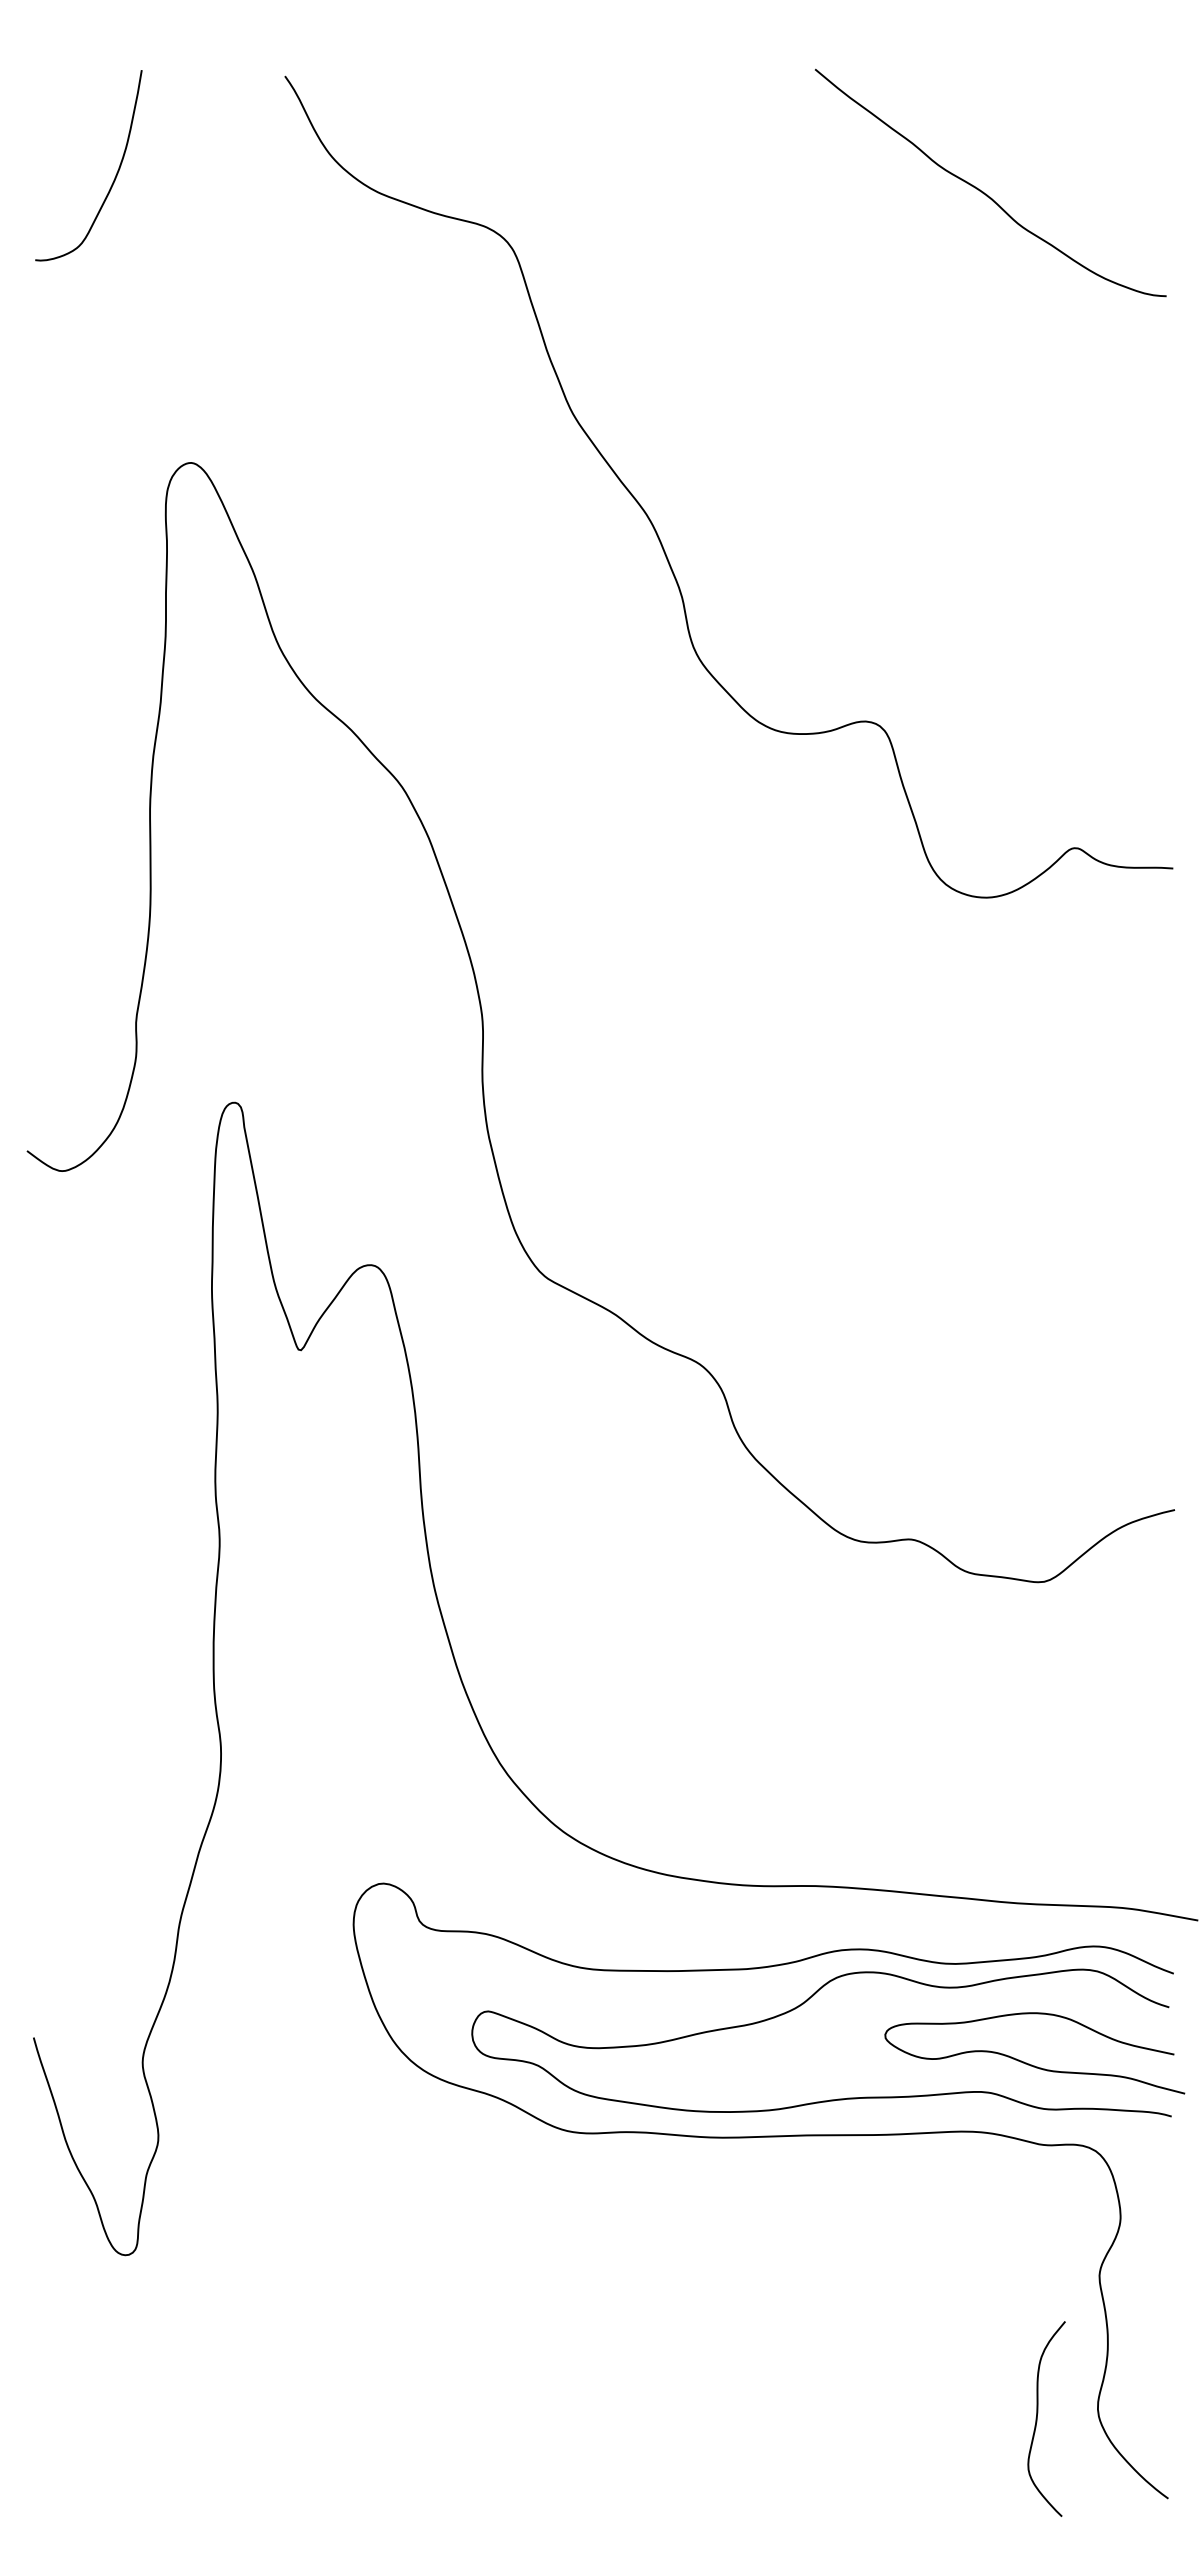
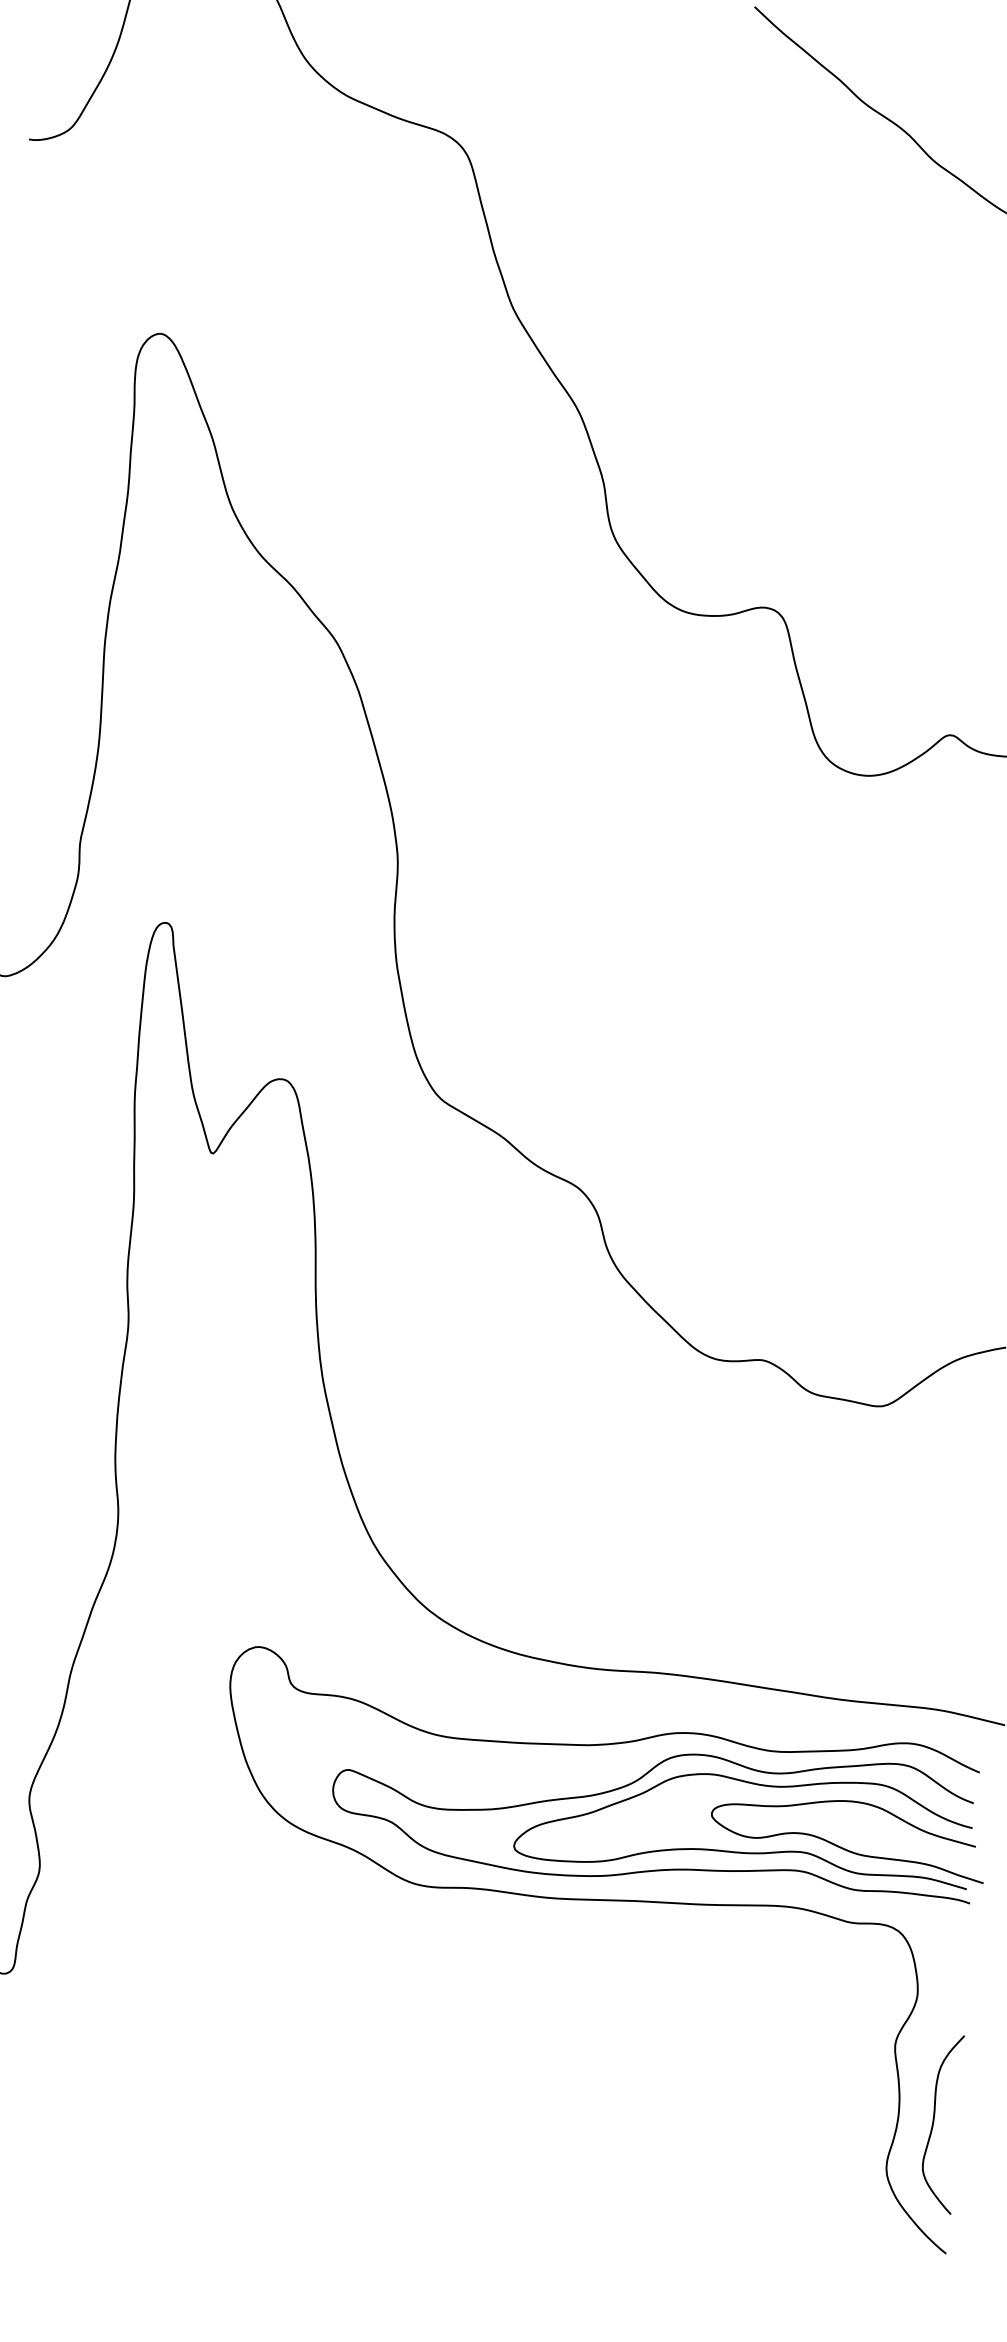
curve: (920, 2075) -> (741, 1852), added
curve: (1037, 2418) -> (933, 2123), moved

